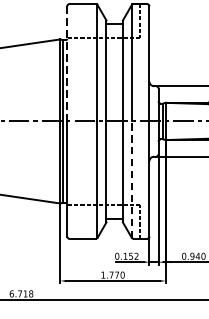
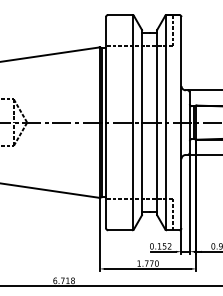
line: (67, 63) -> (106, 69), dashed -> solid
line: (132, 180) -> (165, 176), dashed -> solid

